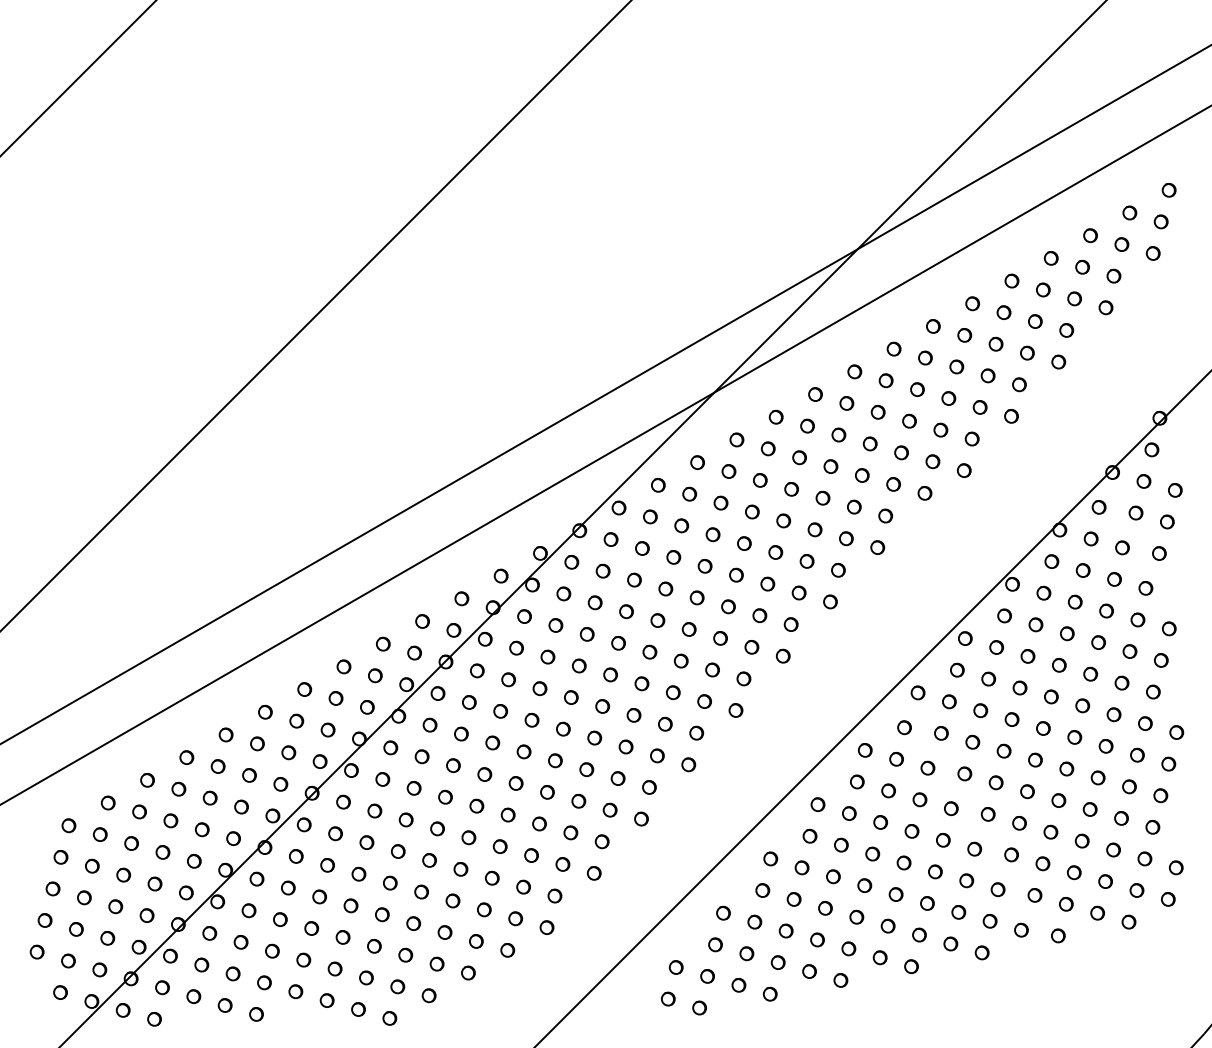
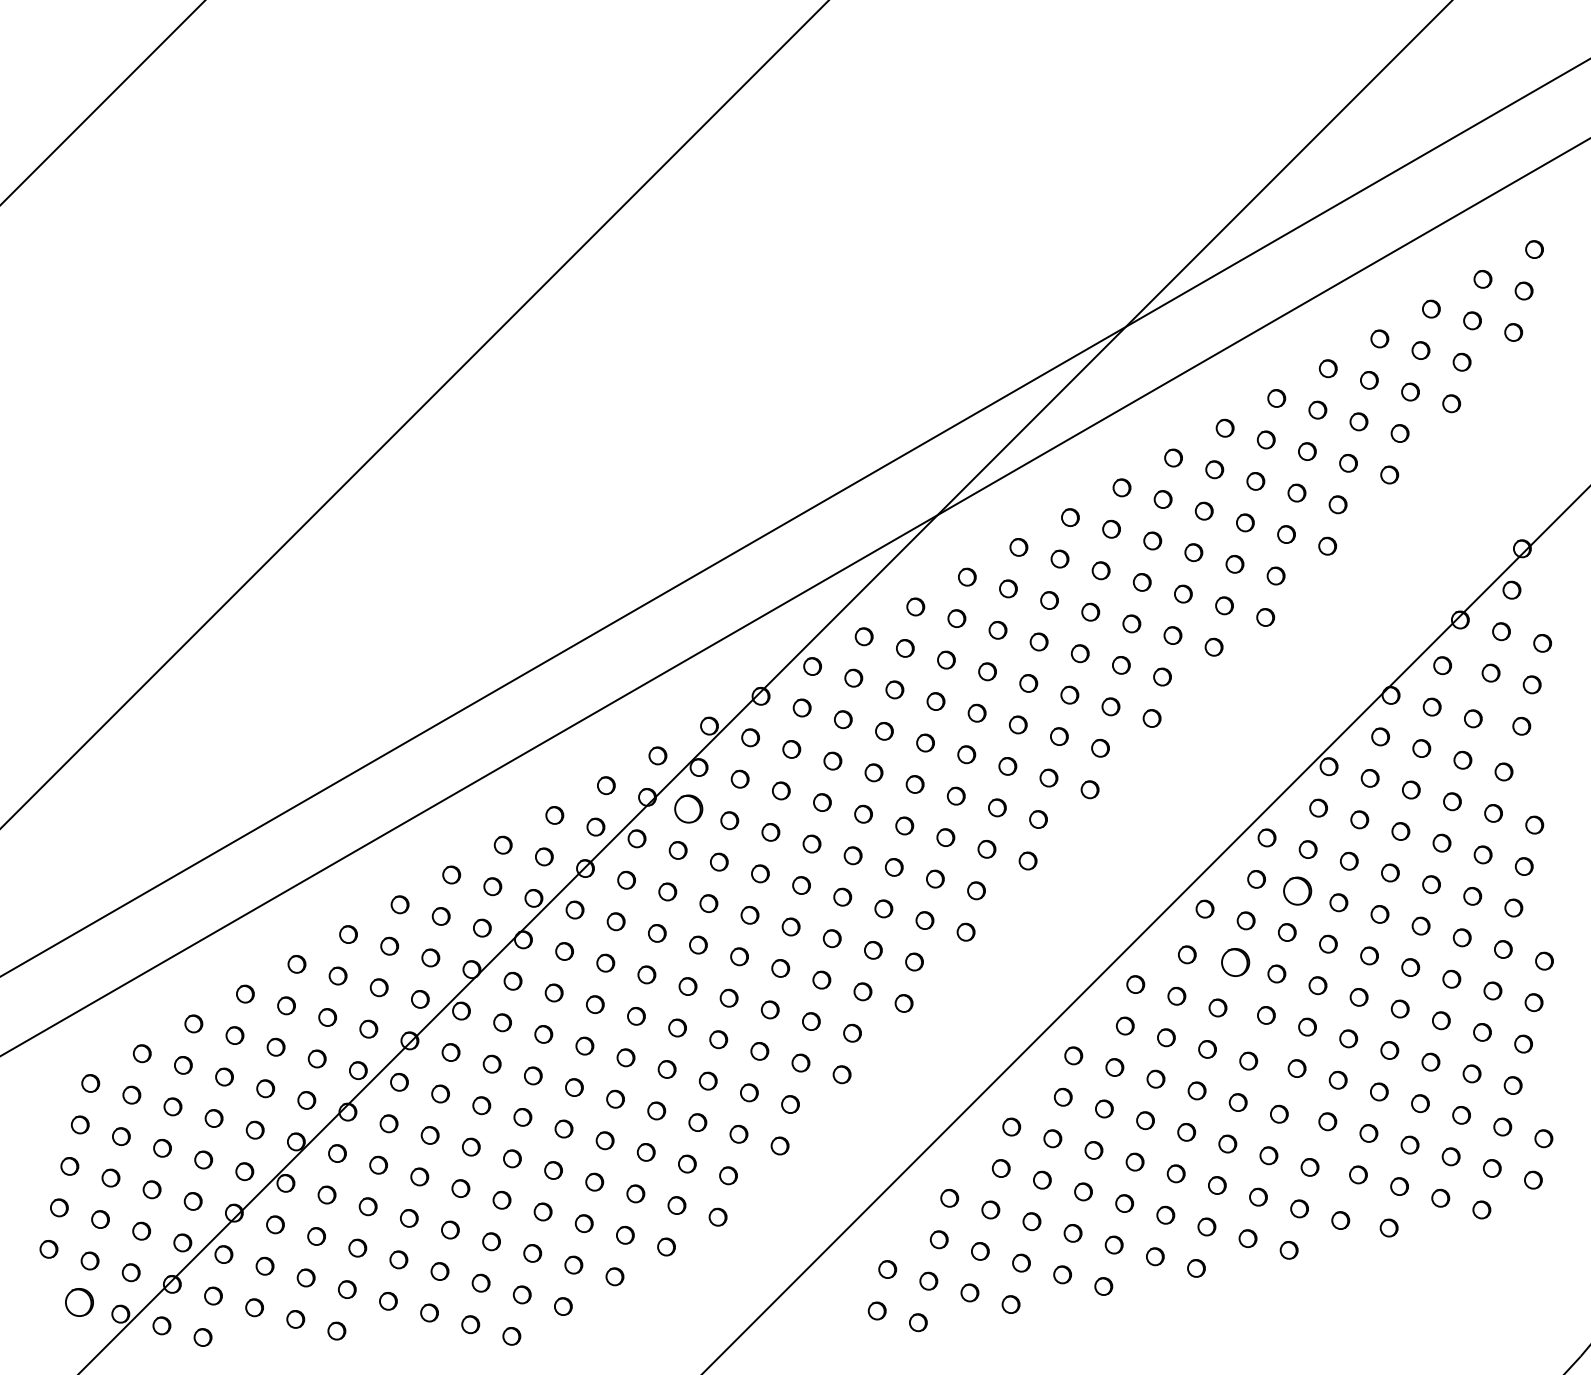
circle: (524, 616) -> (688, 808), size x1.6
circle: (988, 678) -> (1297, 890), size x1.6
circle: (941, 732) -> (1235, 961), size x1.6
circle: (60, 992) -> (79, 1302), size x1.6

